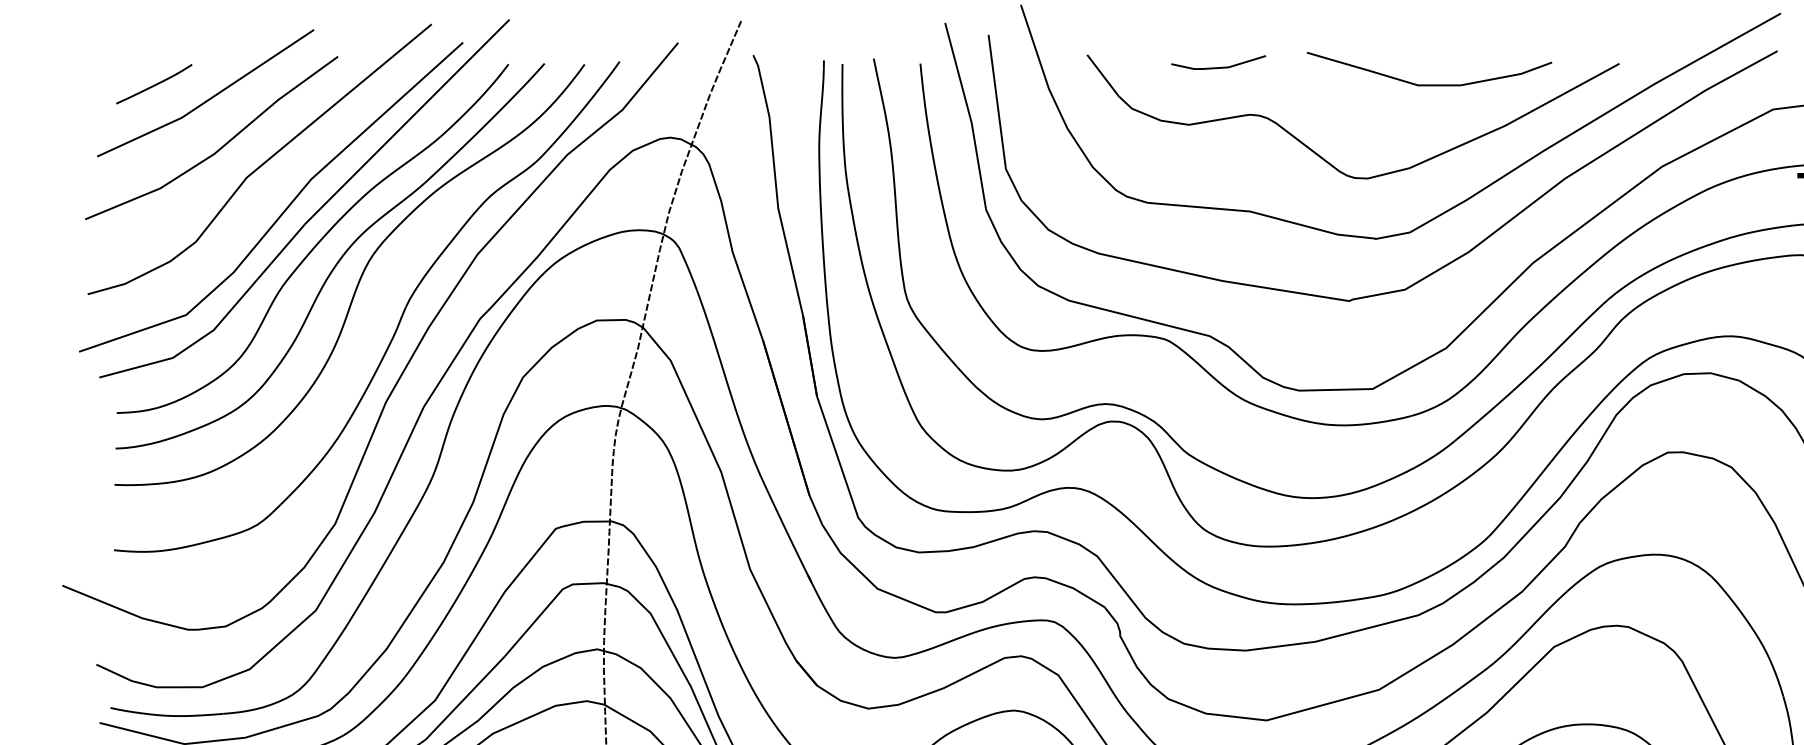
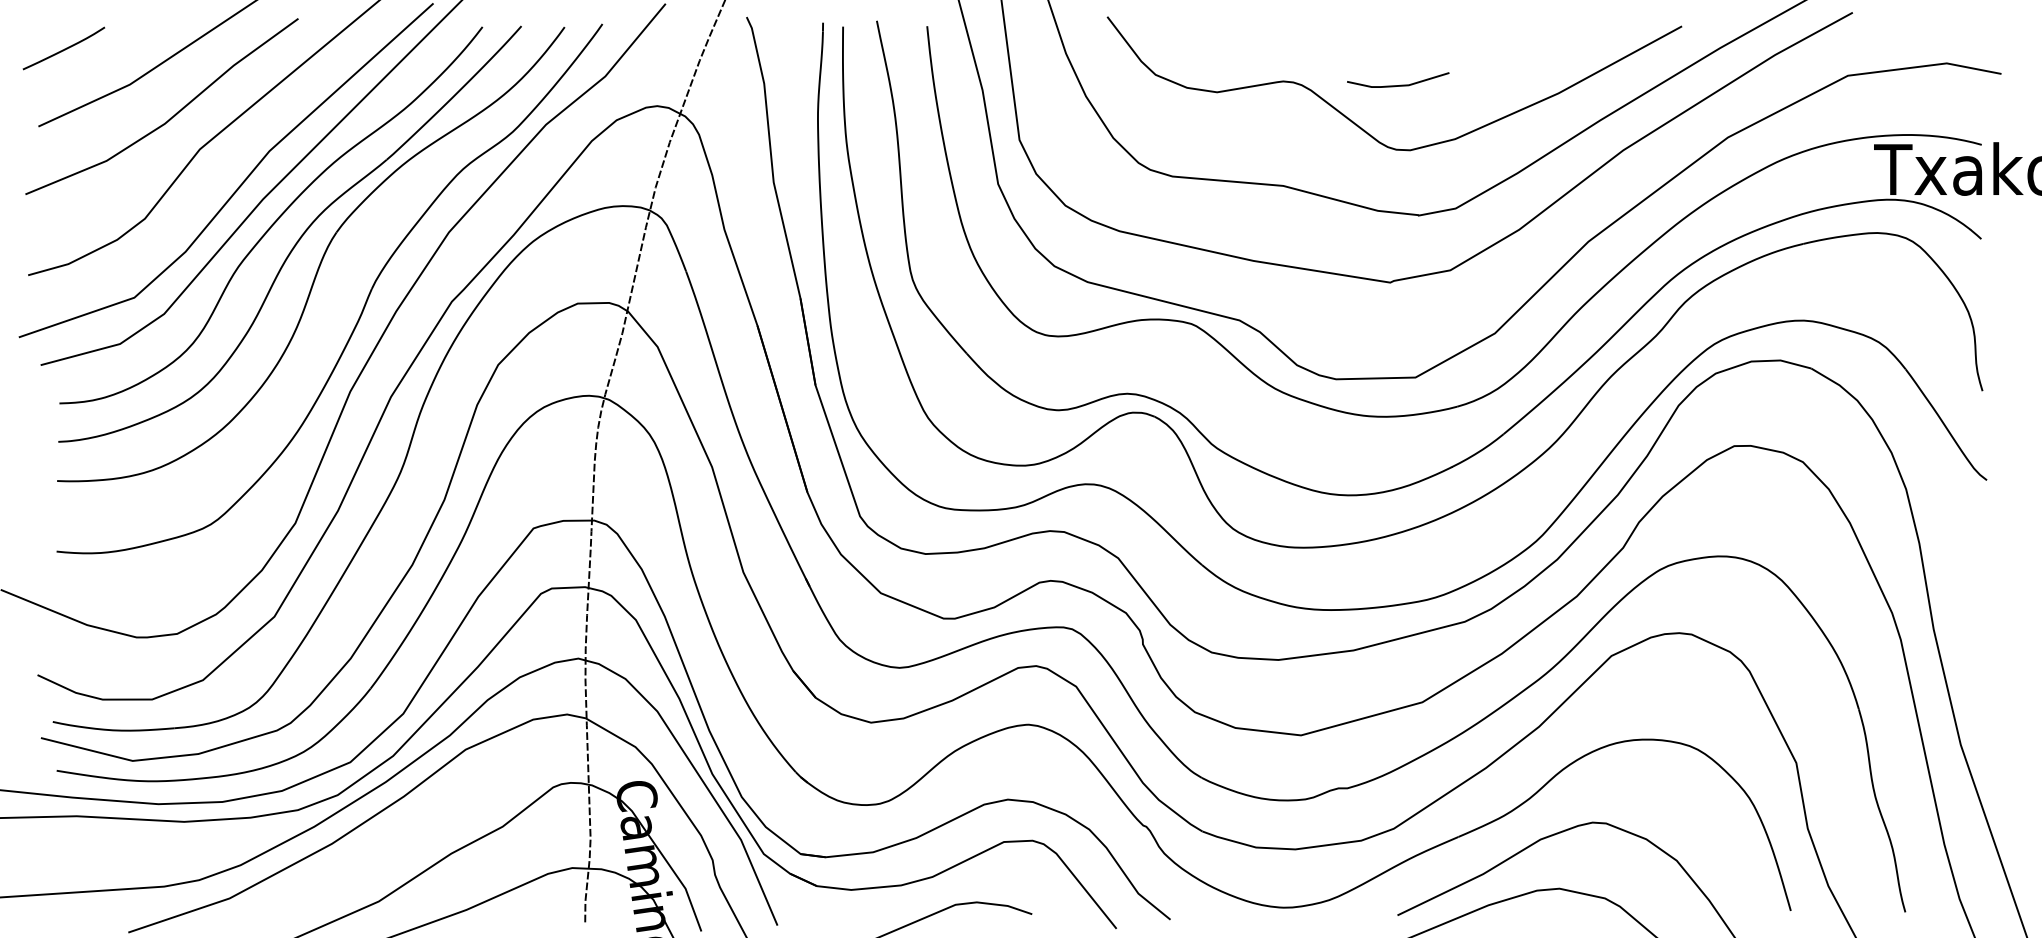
line: (1220, 66) -> (1400, 84), moved
curve: (154, 84) -> (64, 48), moved
curve: (1429, 84) -> (1476, 48), removed

